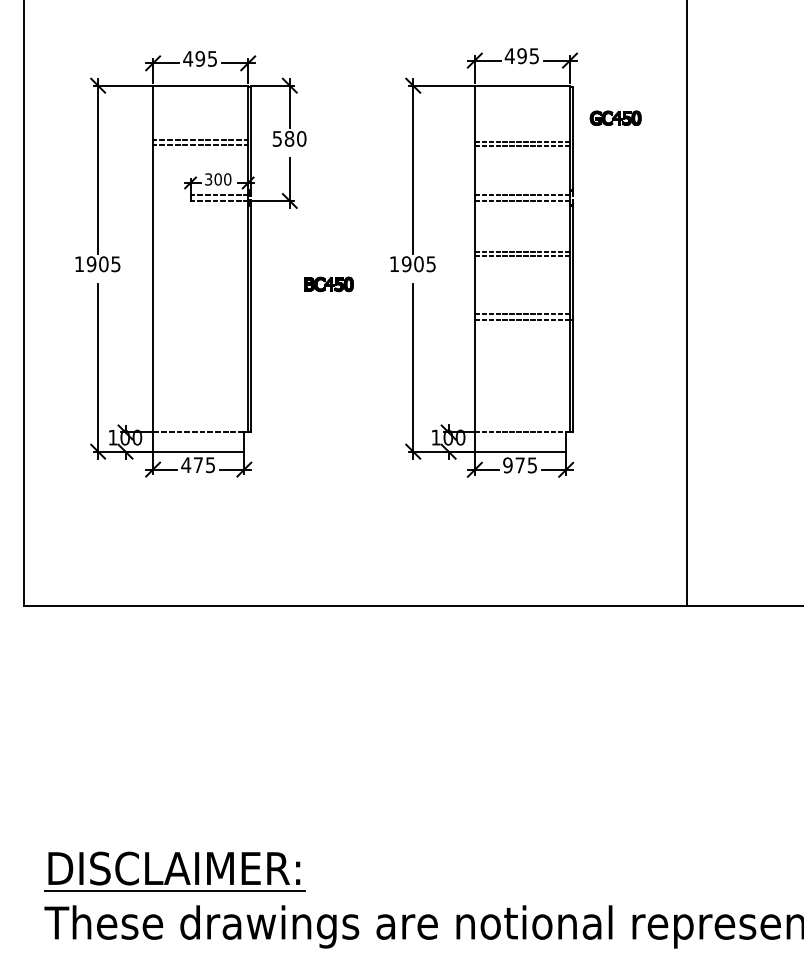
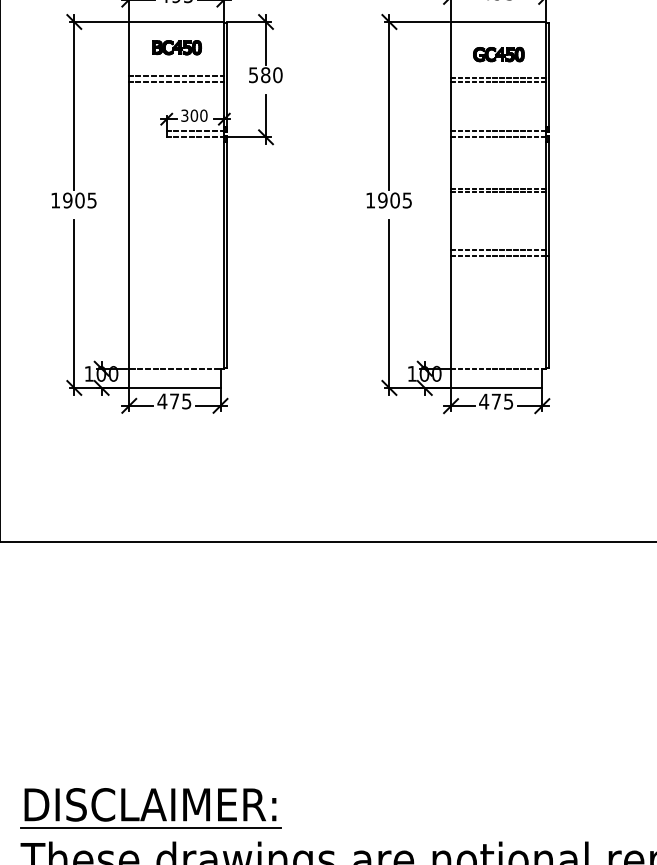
part: (615, 117) -> (498, 53), moved
part: (328, 284) -> (176, 47), moved
text: (507, 465) -> (483, 401), 975 -> 475

